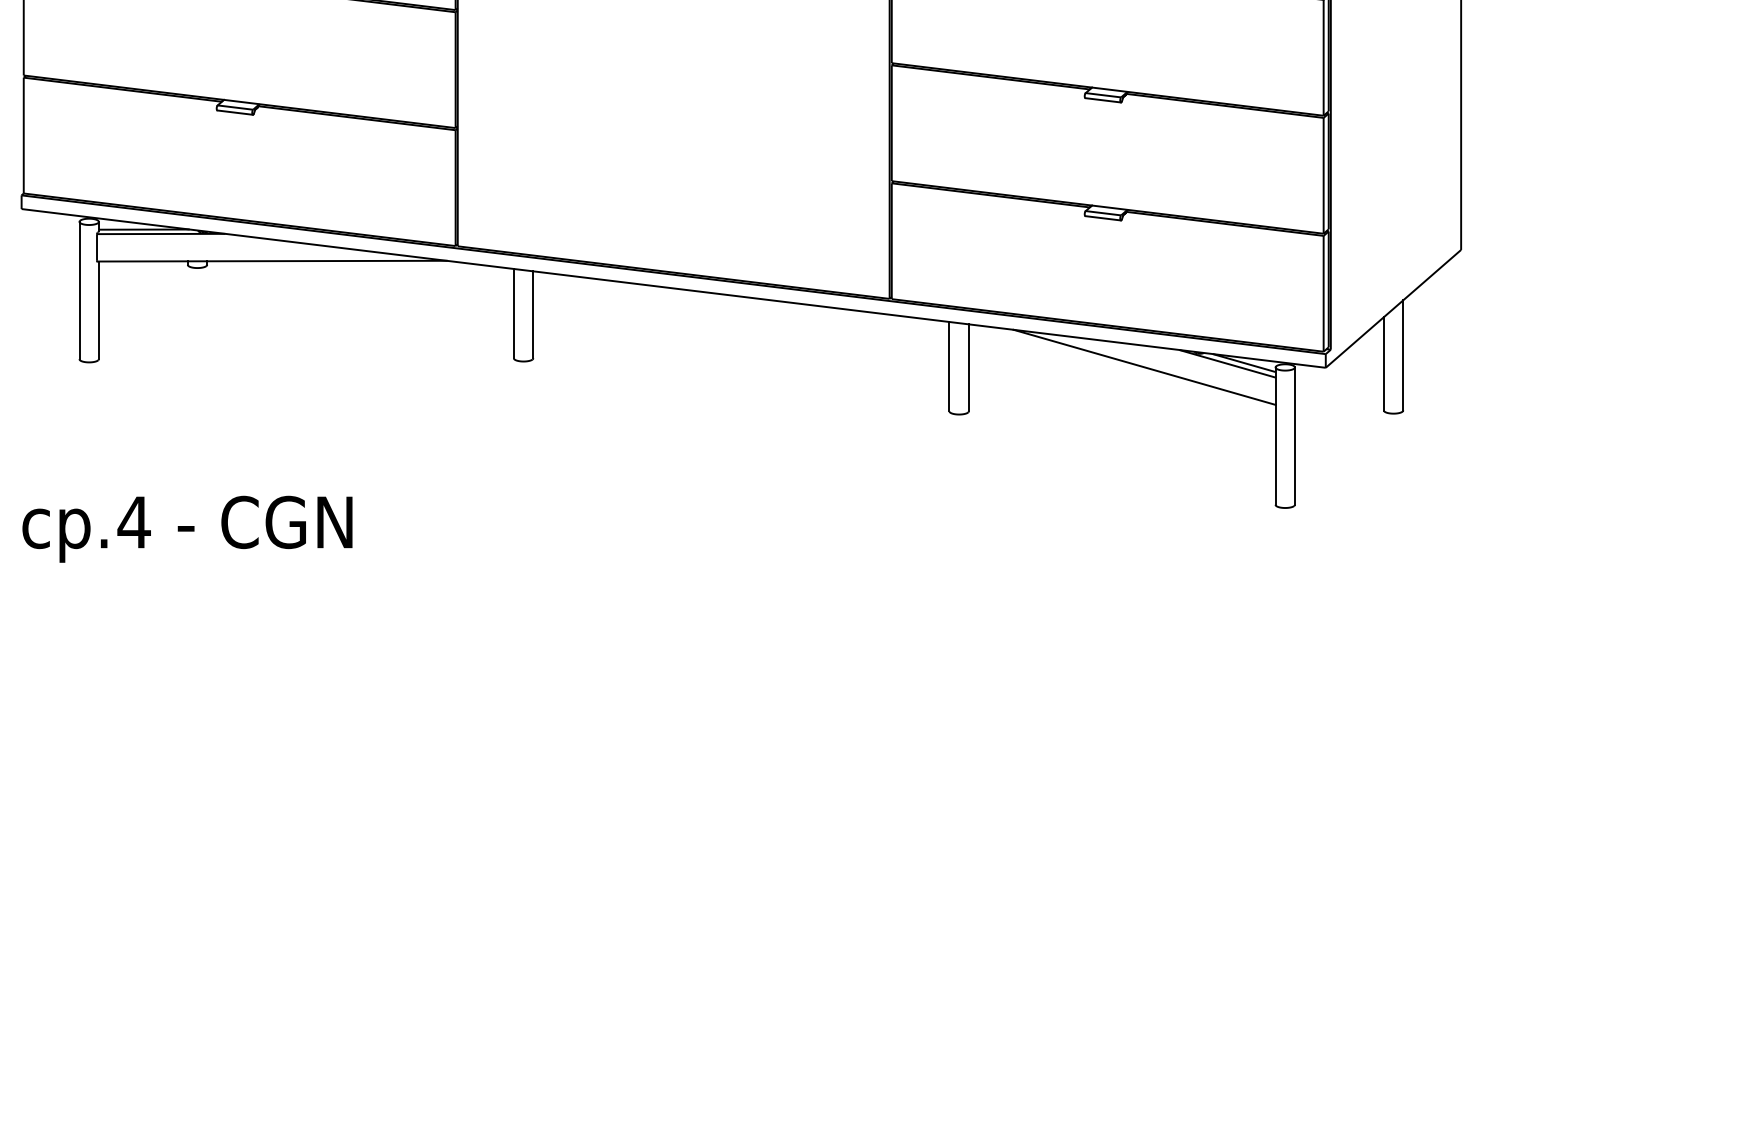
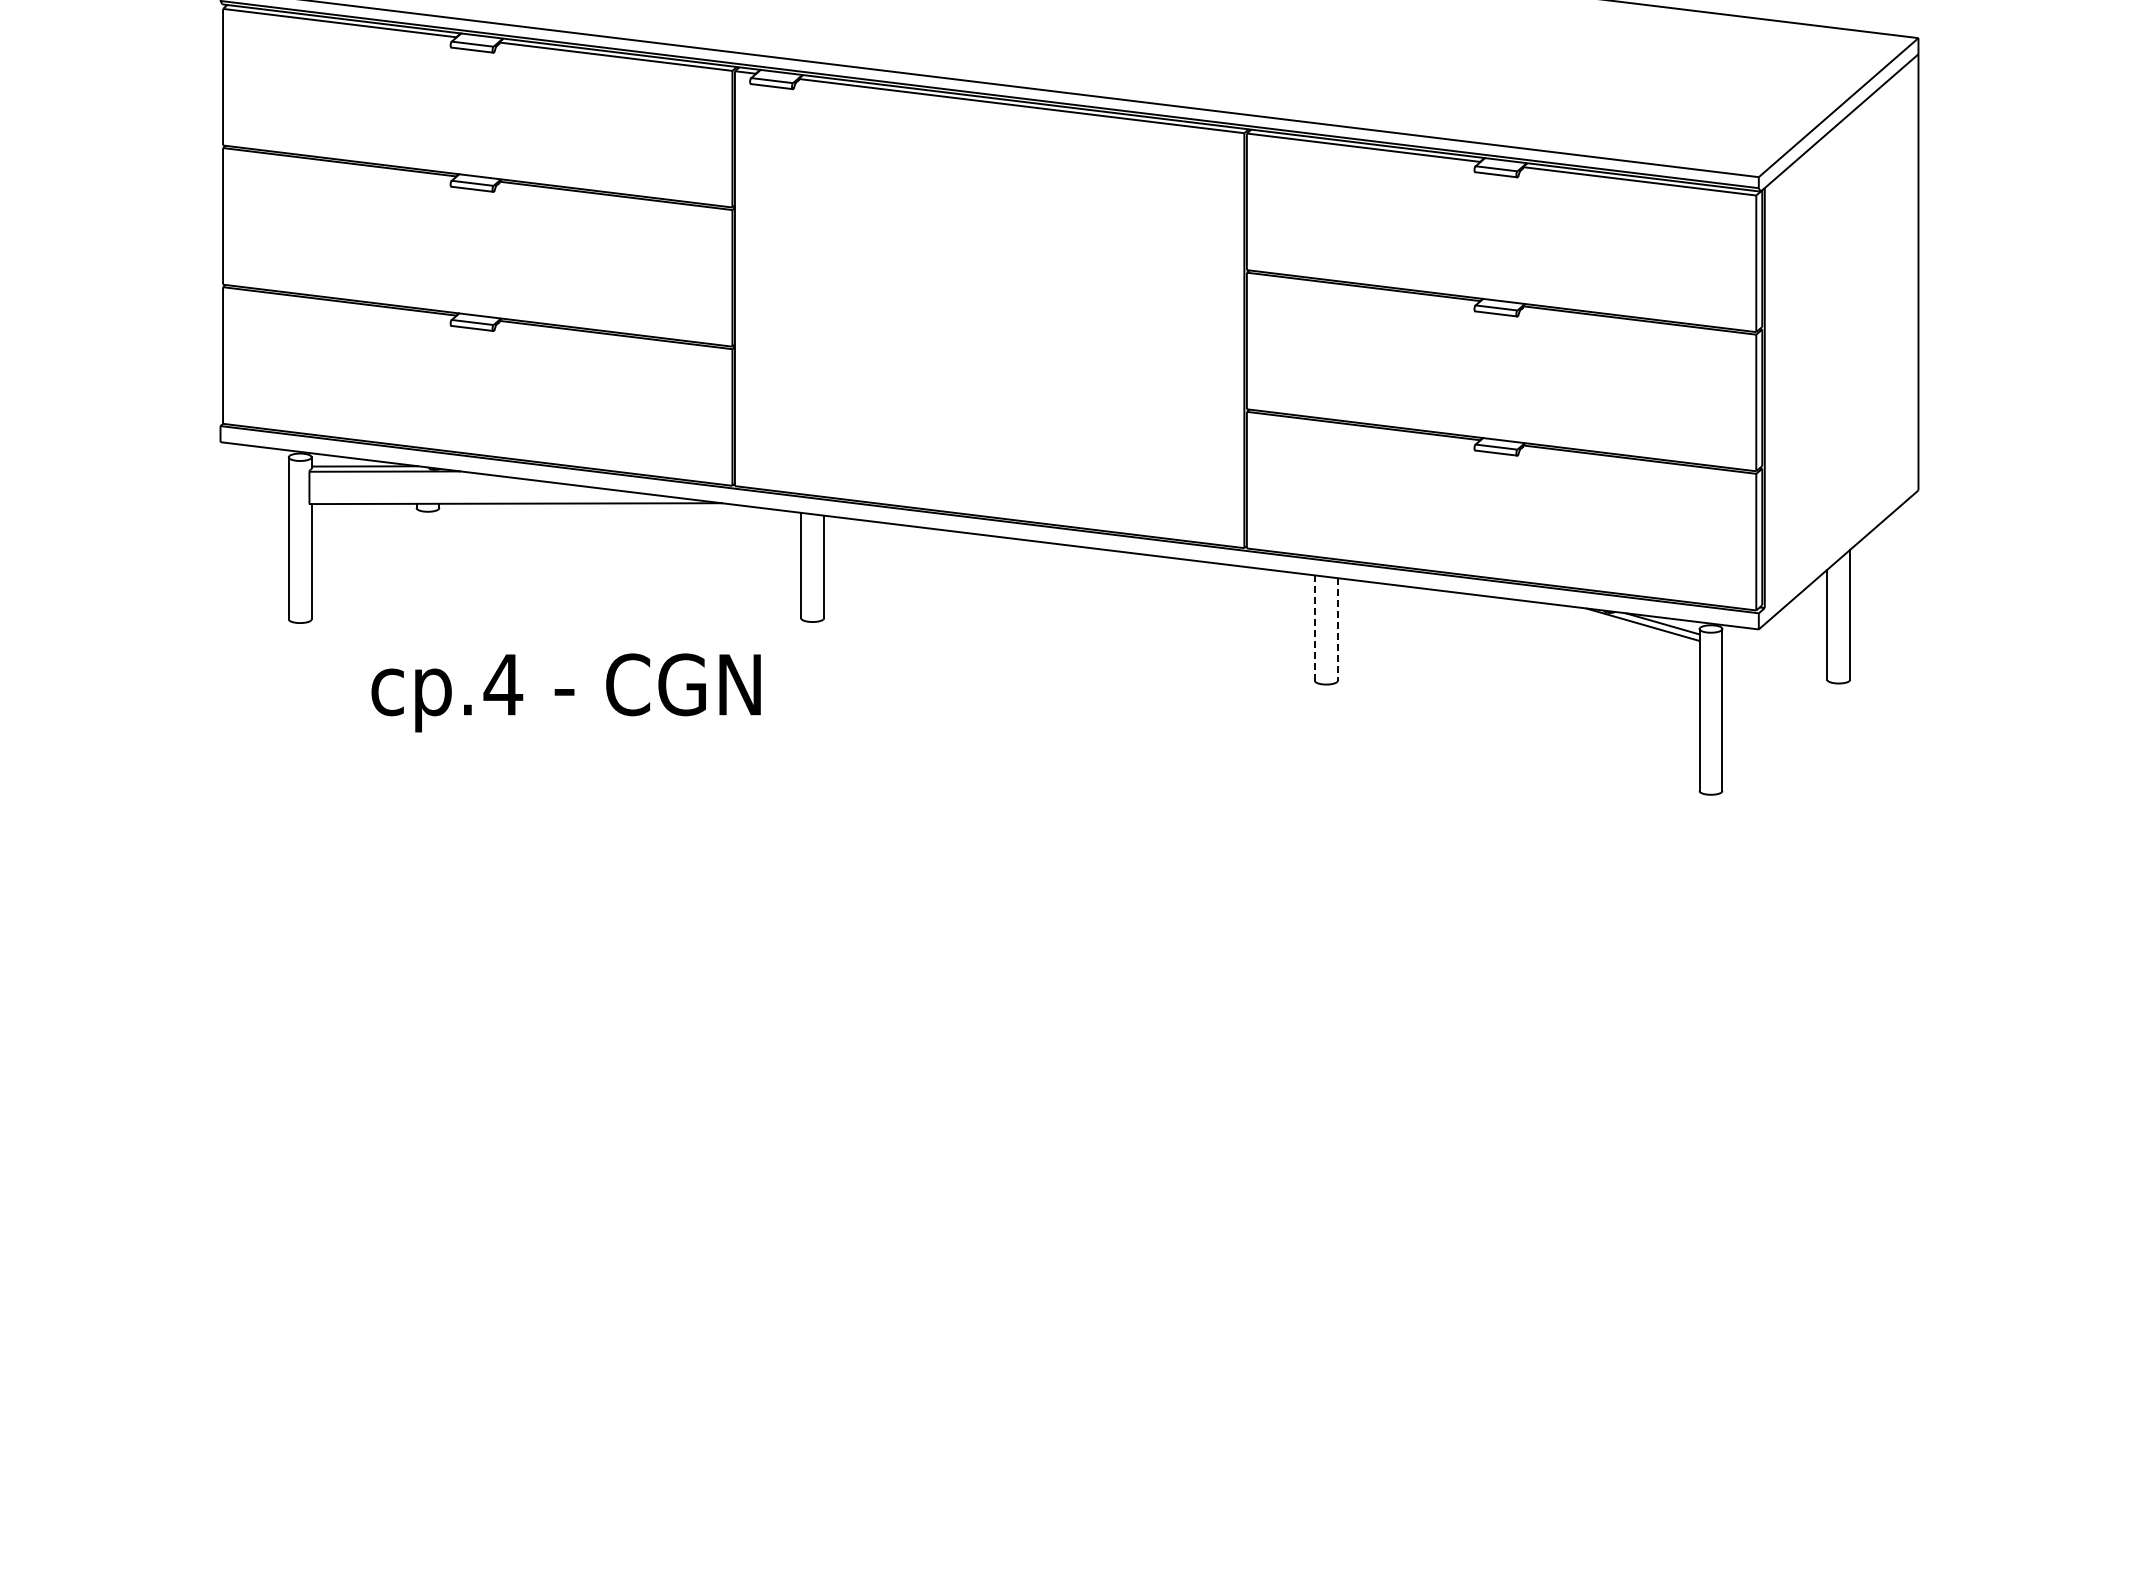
line: (949, 367) -> (1314, 628), solid -> dashed
line: (1144, 367) -> (1544, 628), removed
line: (968, 368) -> (1337, 630), solid -> dashed
text: (186, 528) -> (565, 692), moved

